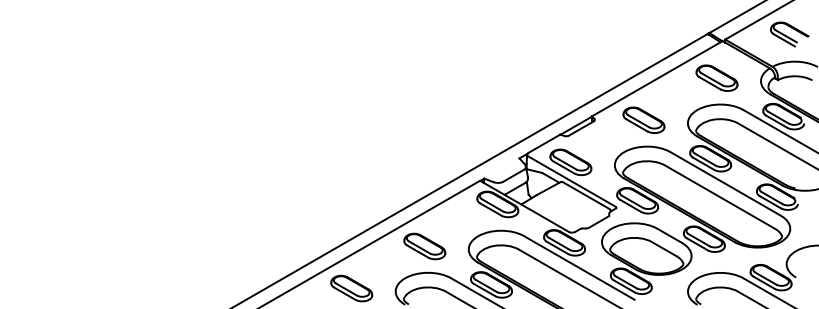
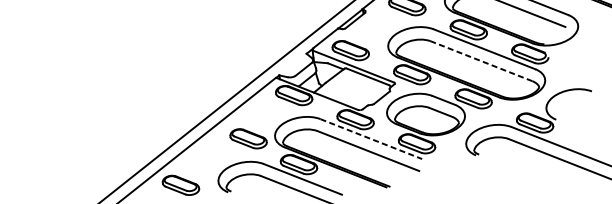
line: (720, 197) -> (481, 61), solid -> dashed
part: (424, 246) -> (248, 138), moved
line: (579, 268) -> (371, 139), solid -> dashed

